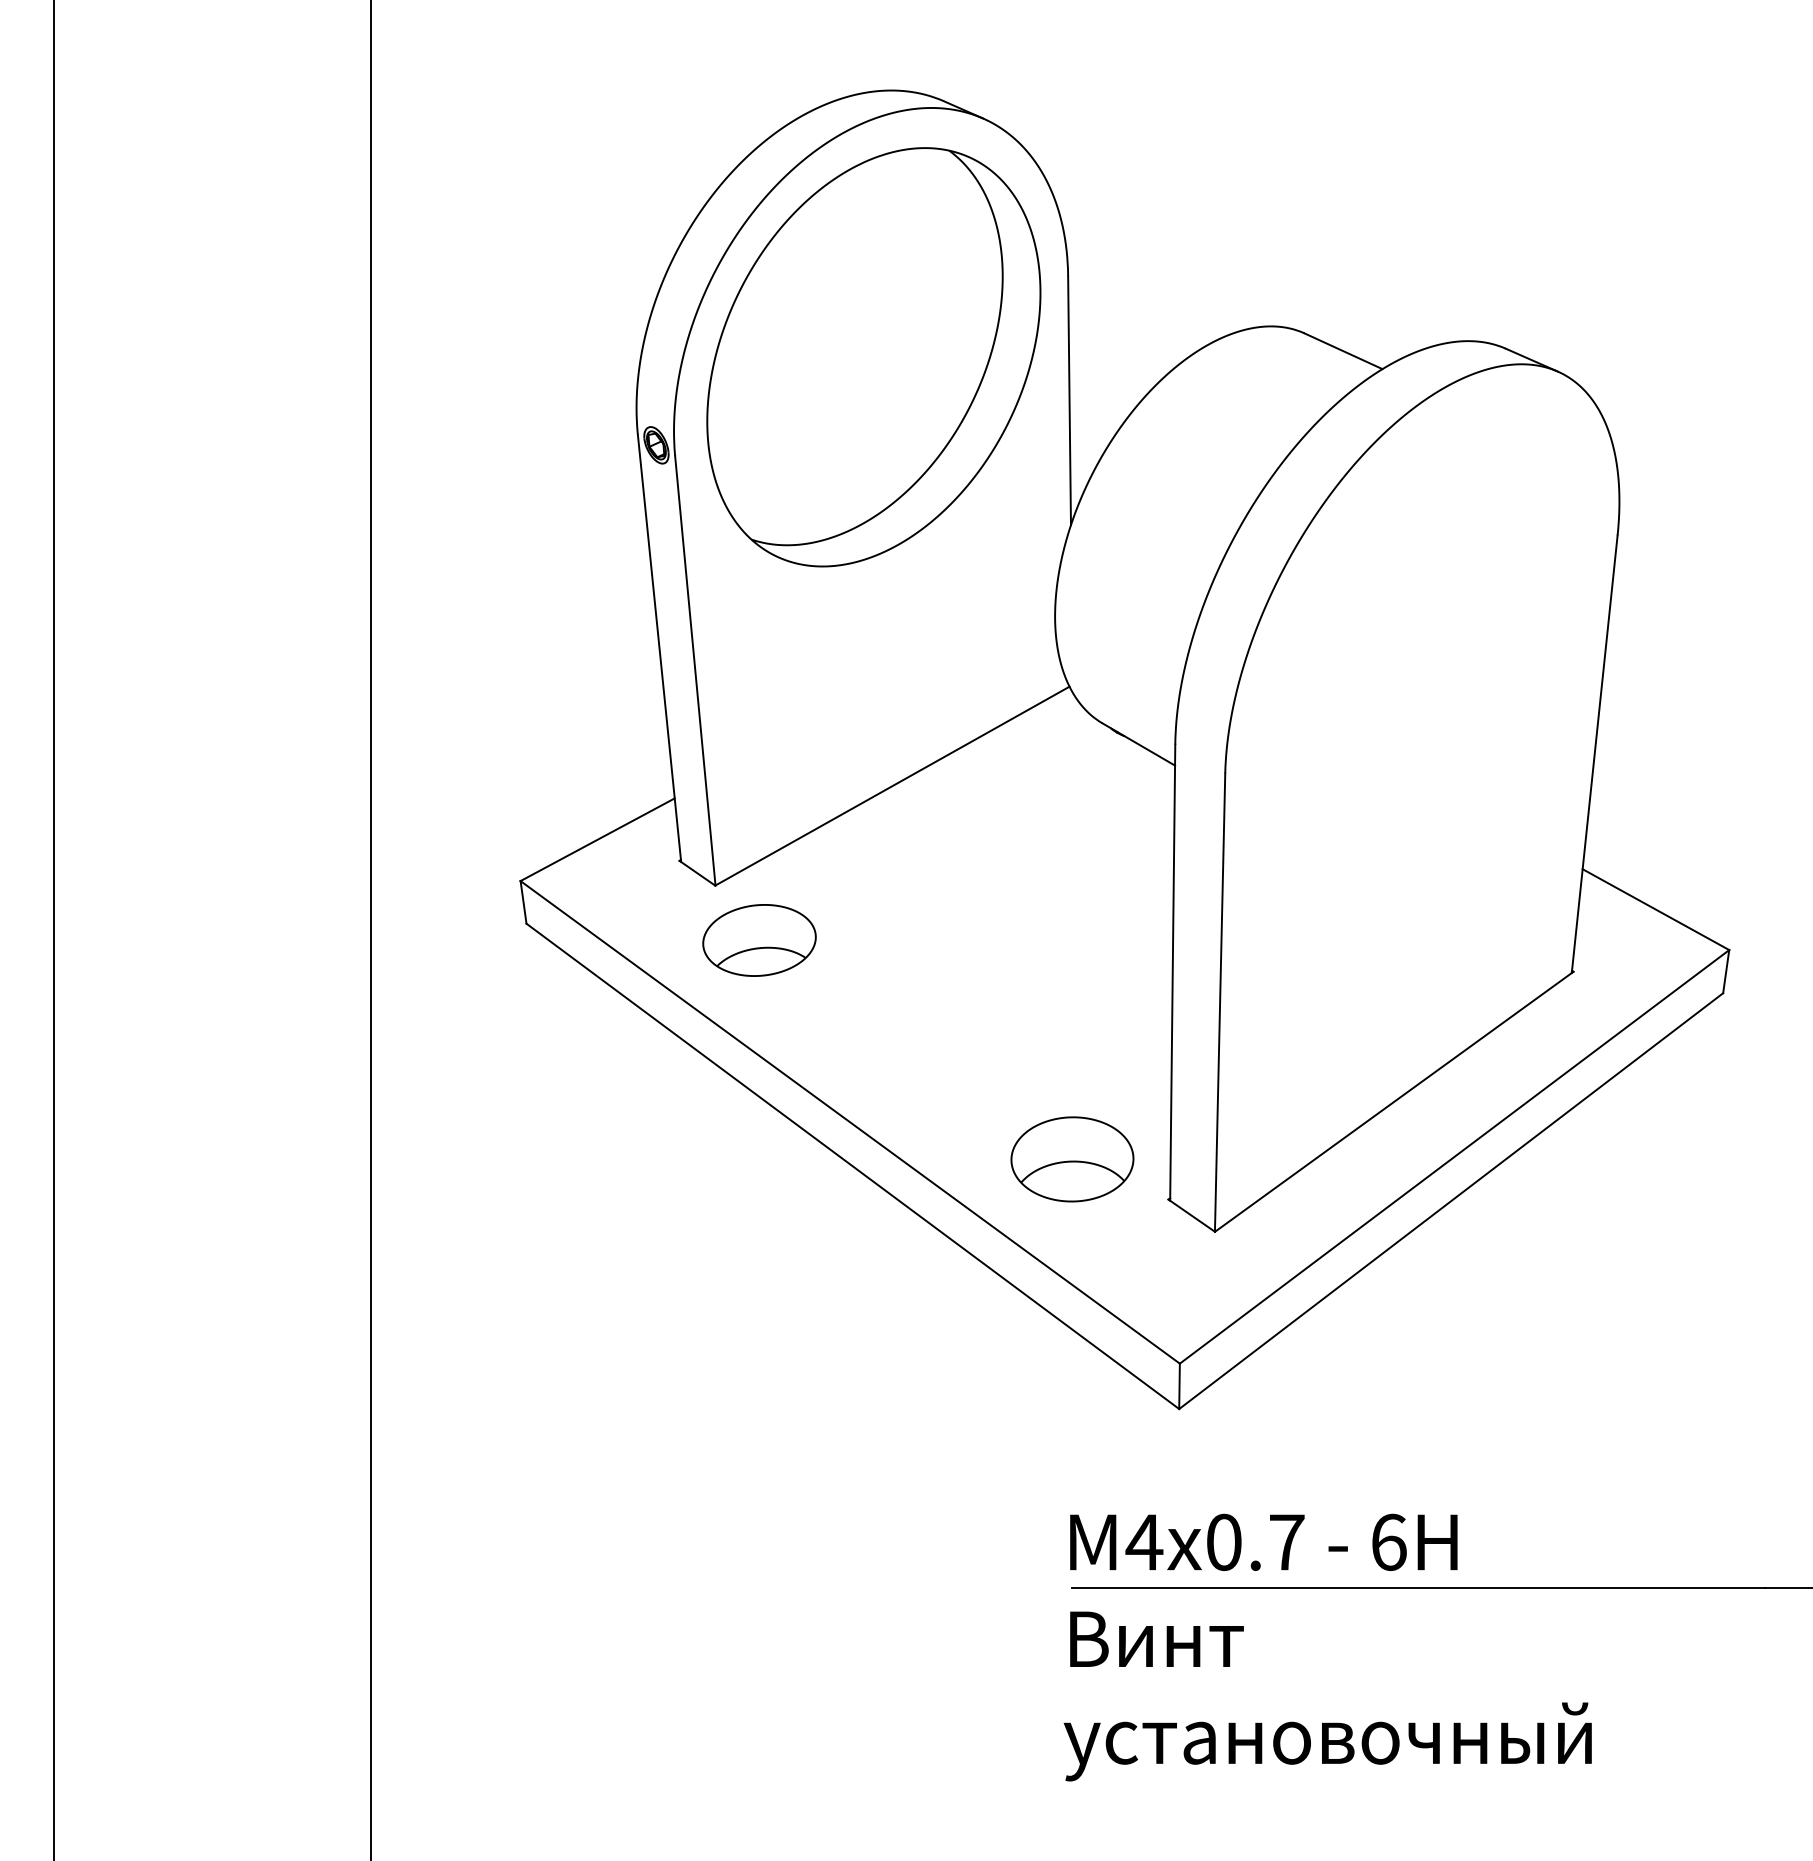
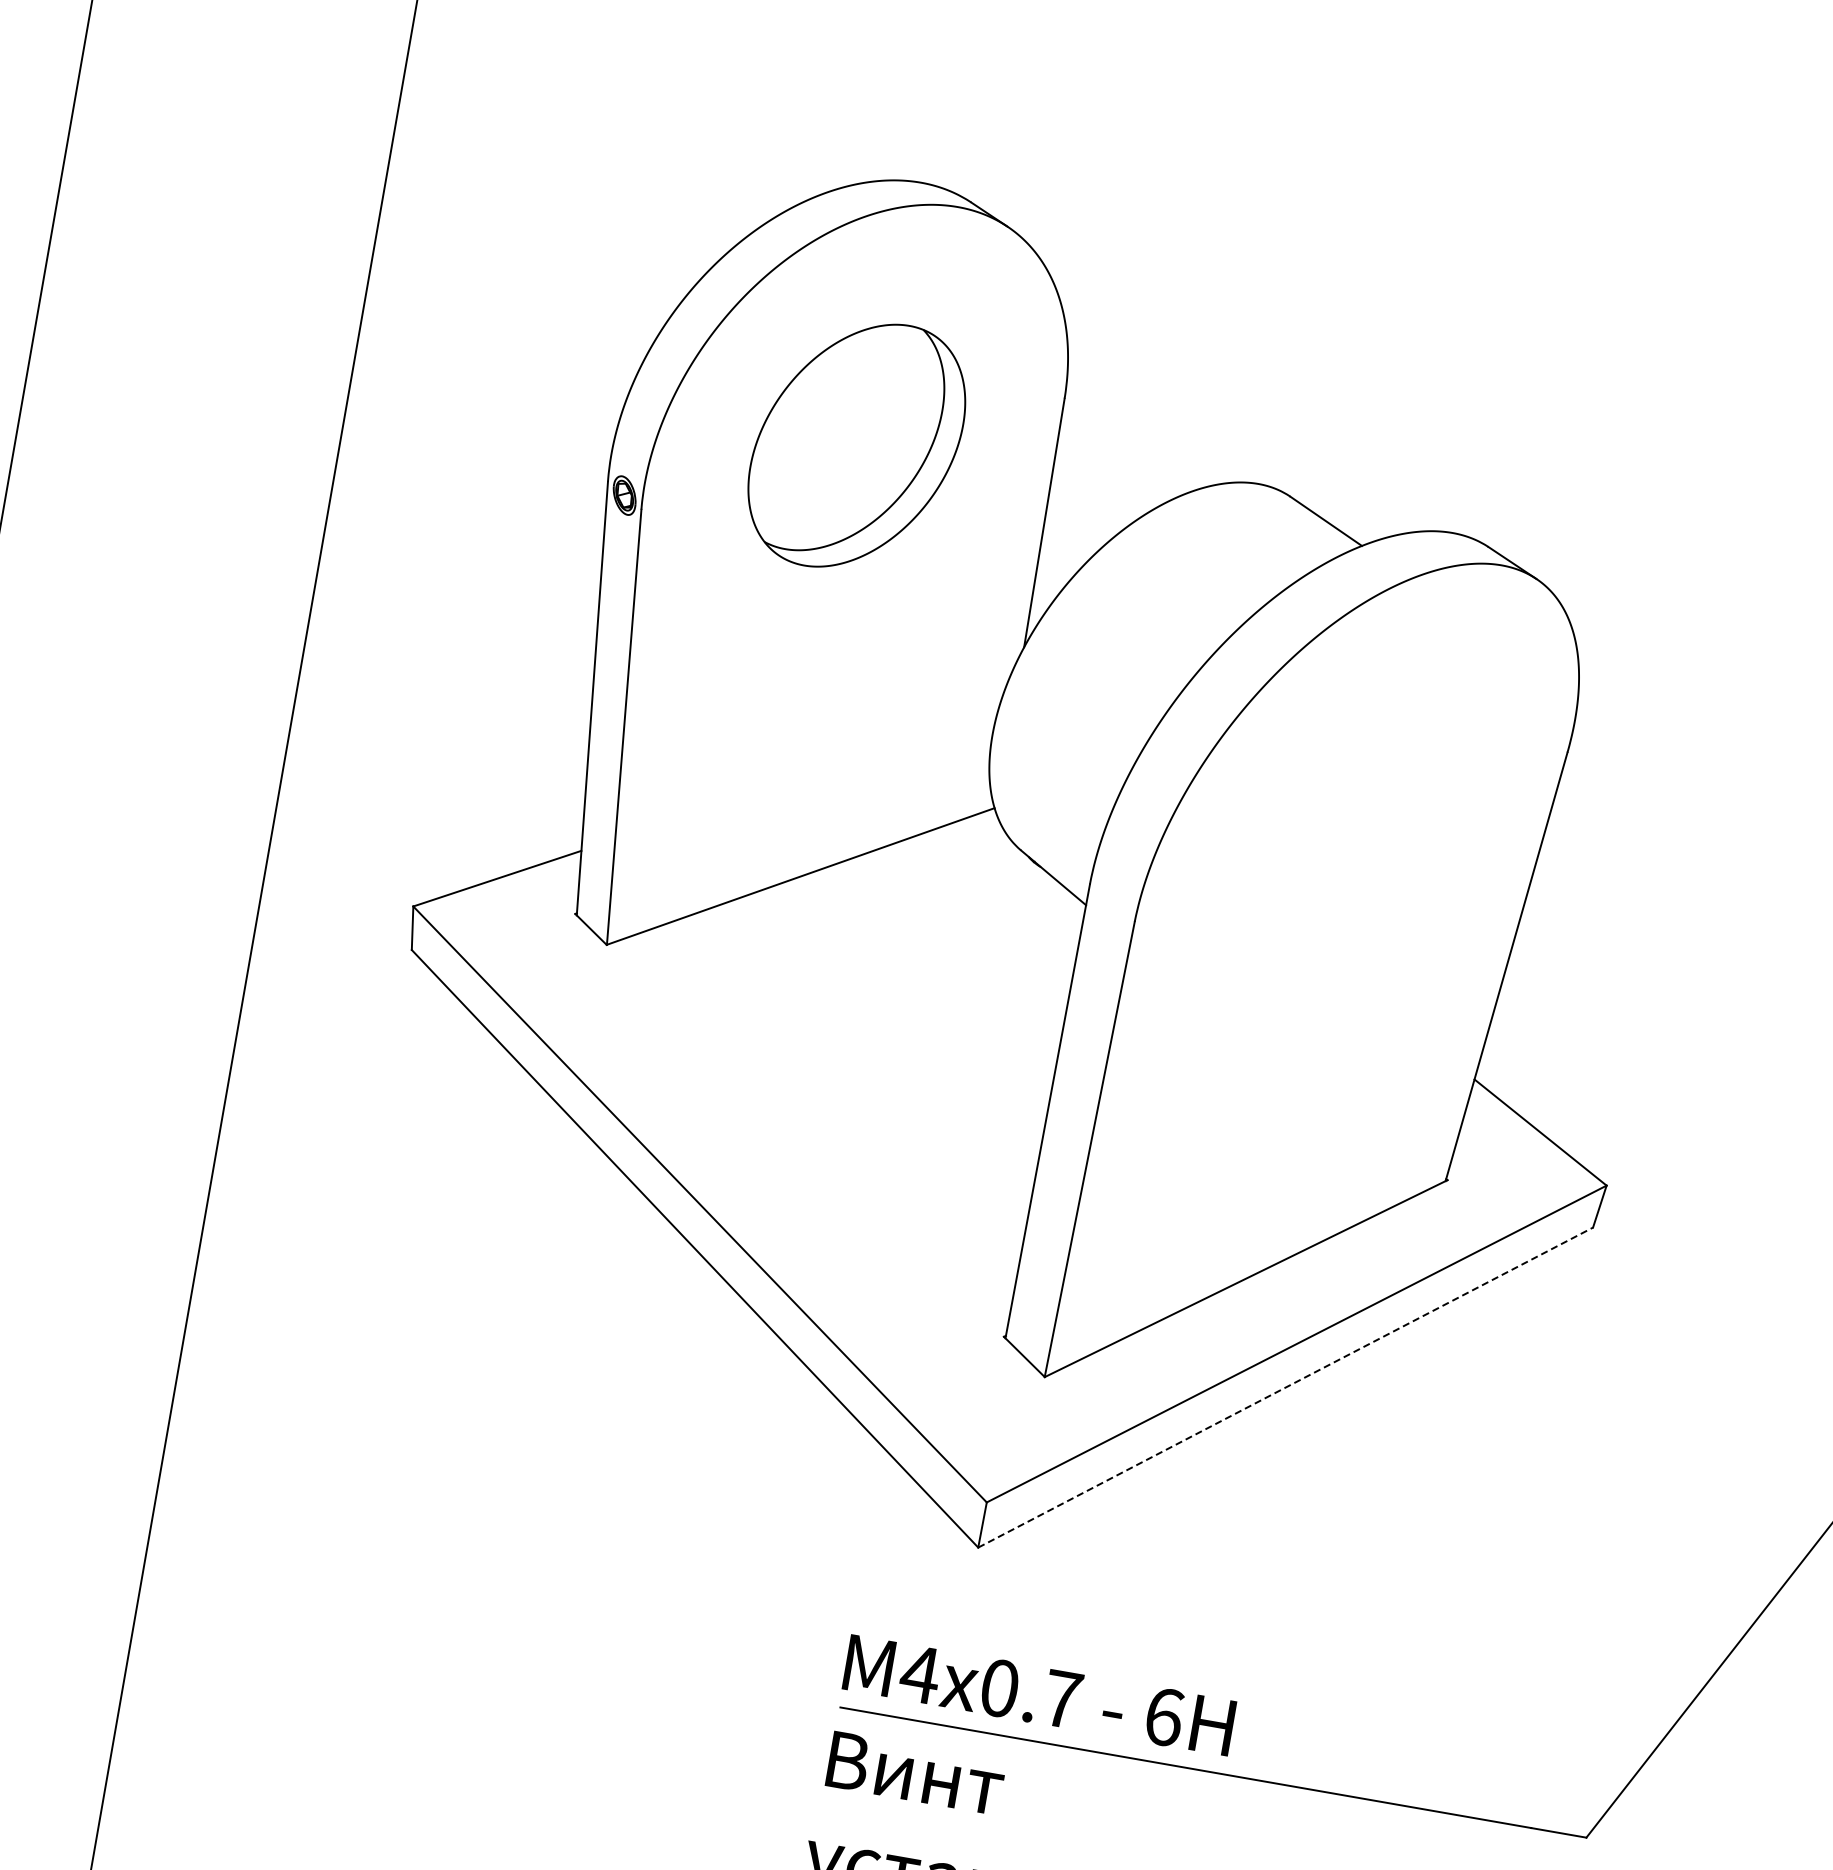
part: (873, 357) -> (856, 445), size x0.6
part: (759, 940) -> (641, 1007), removed
part: (1072, 1159) -> (915, 1280), removed
line: (1451, 1200) -> (1286, 1387), solid -> dashed

